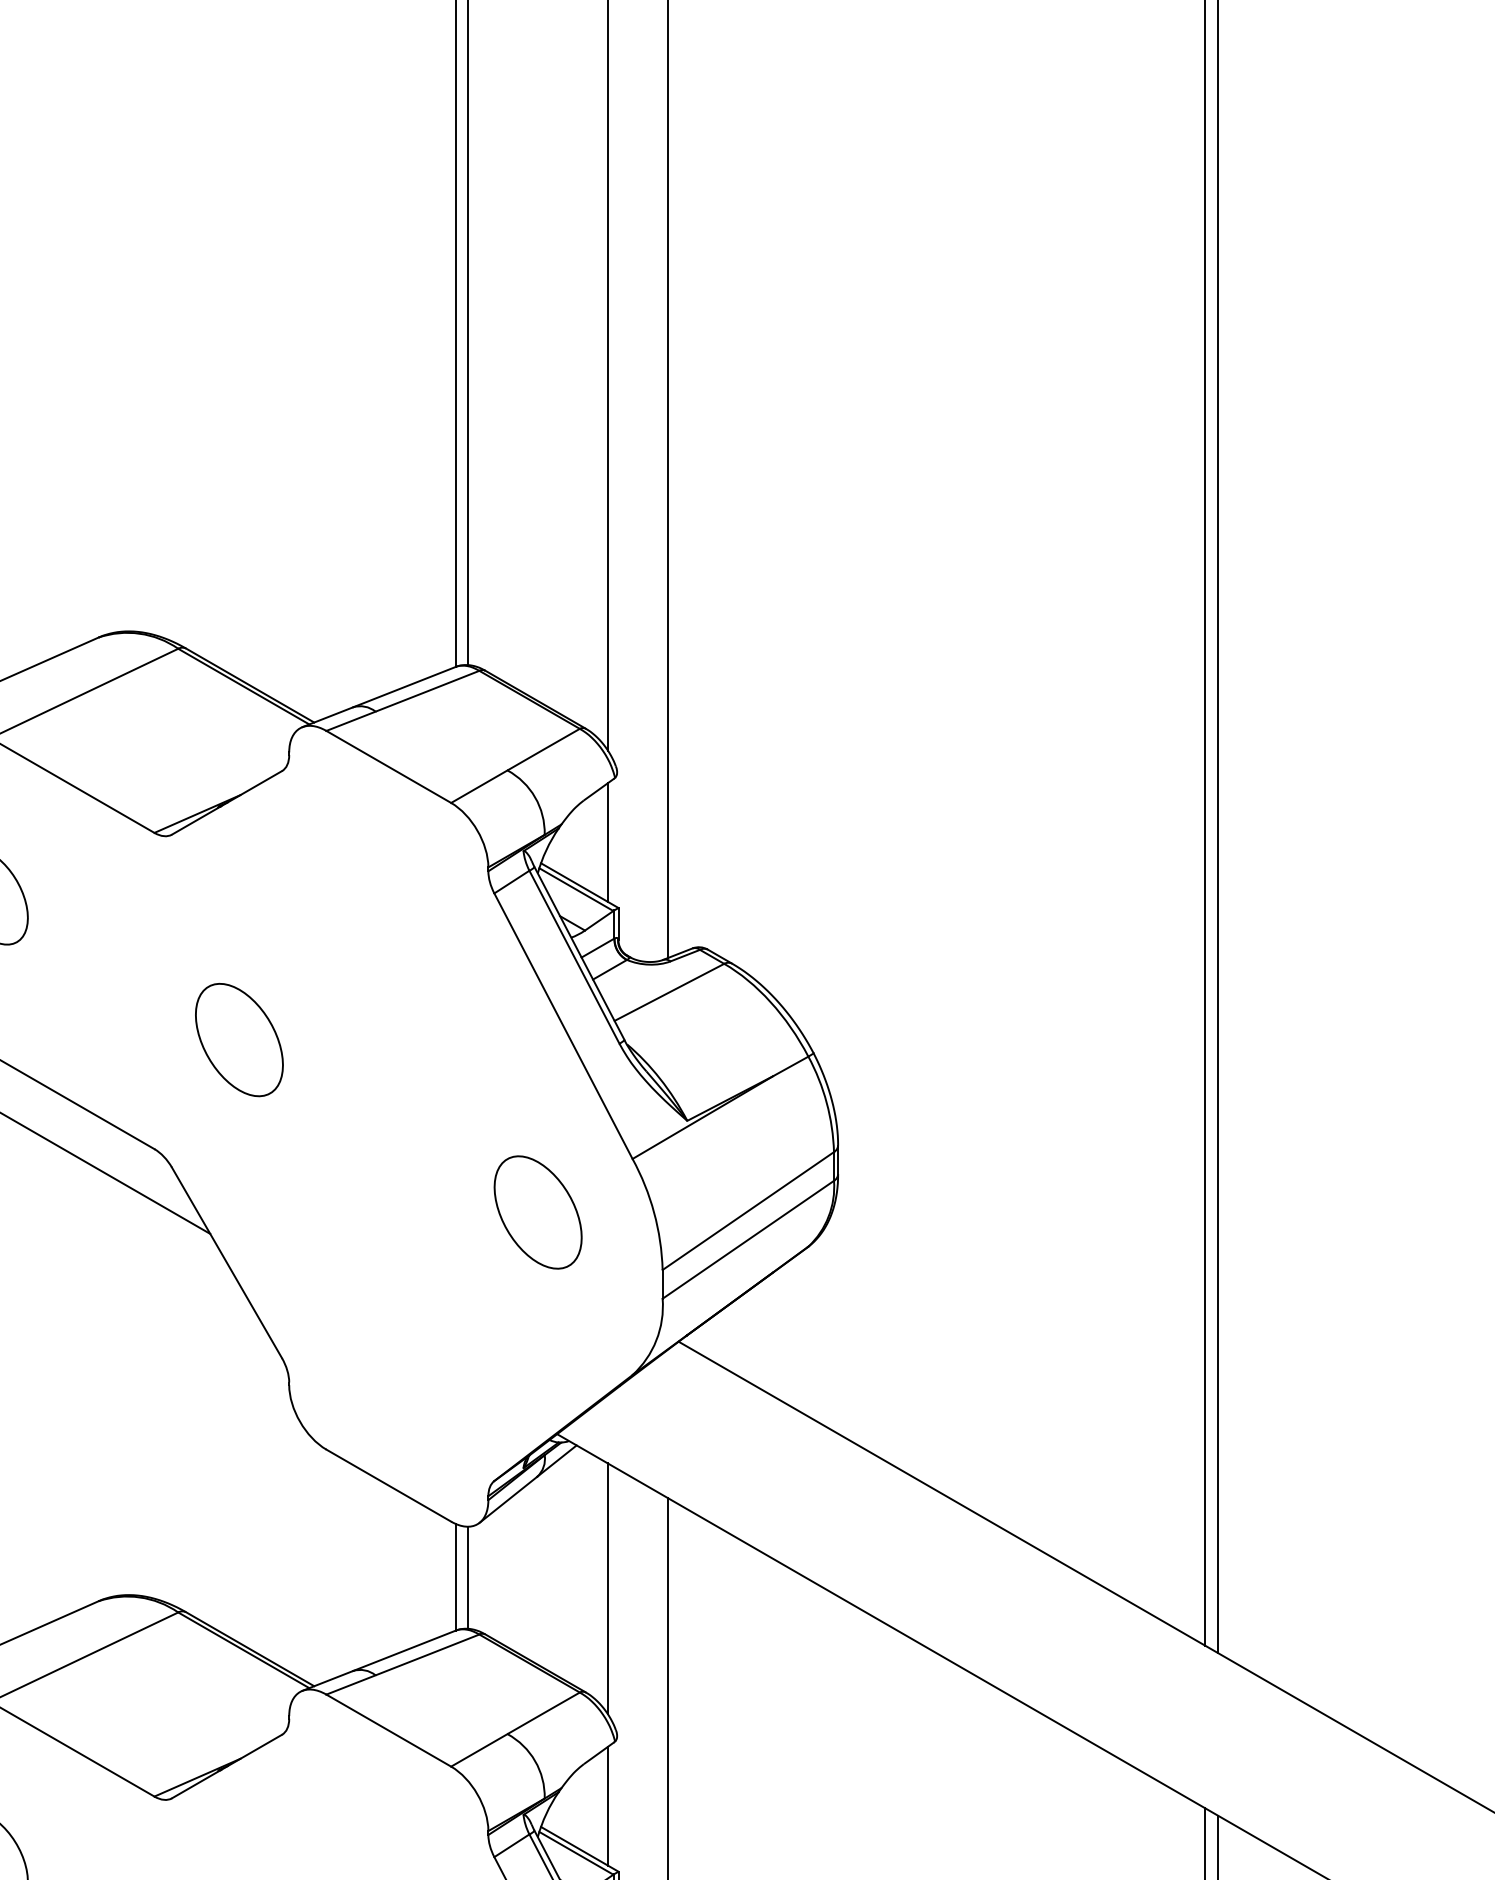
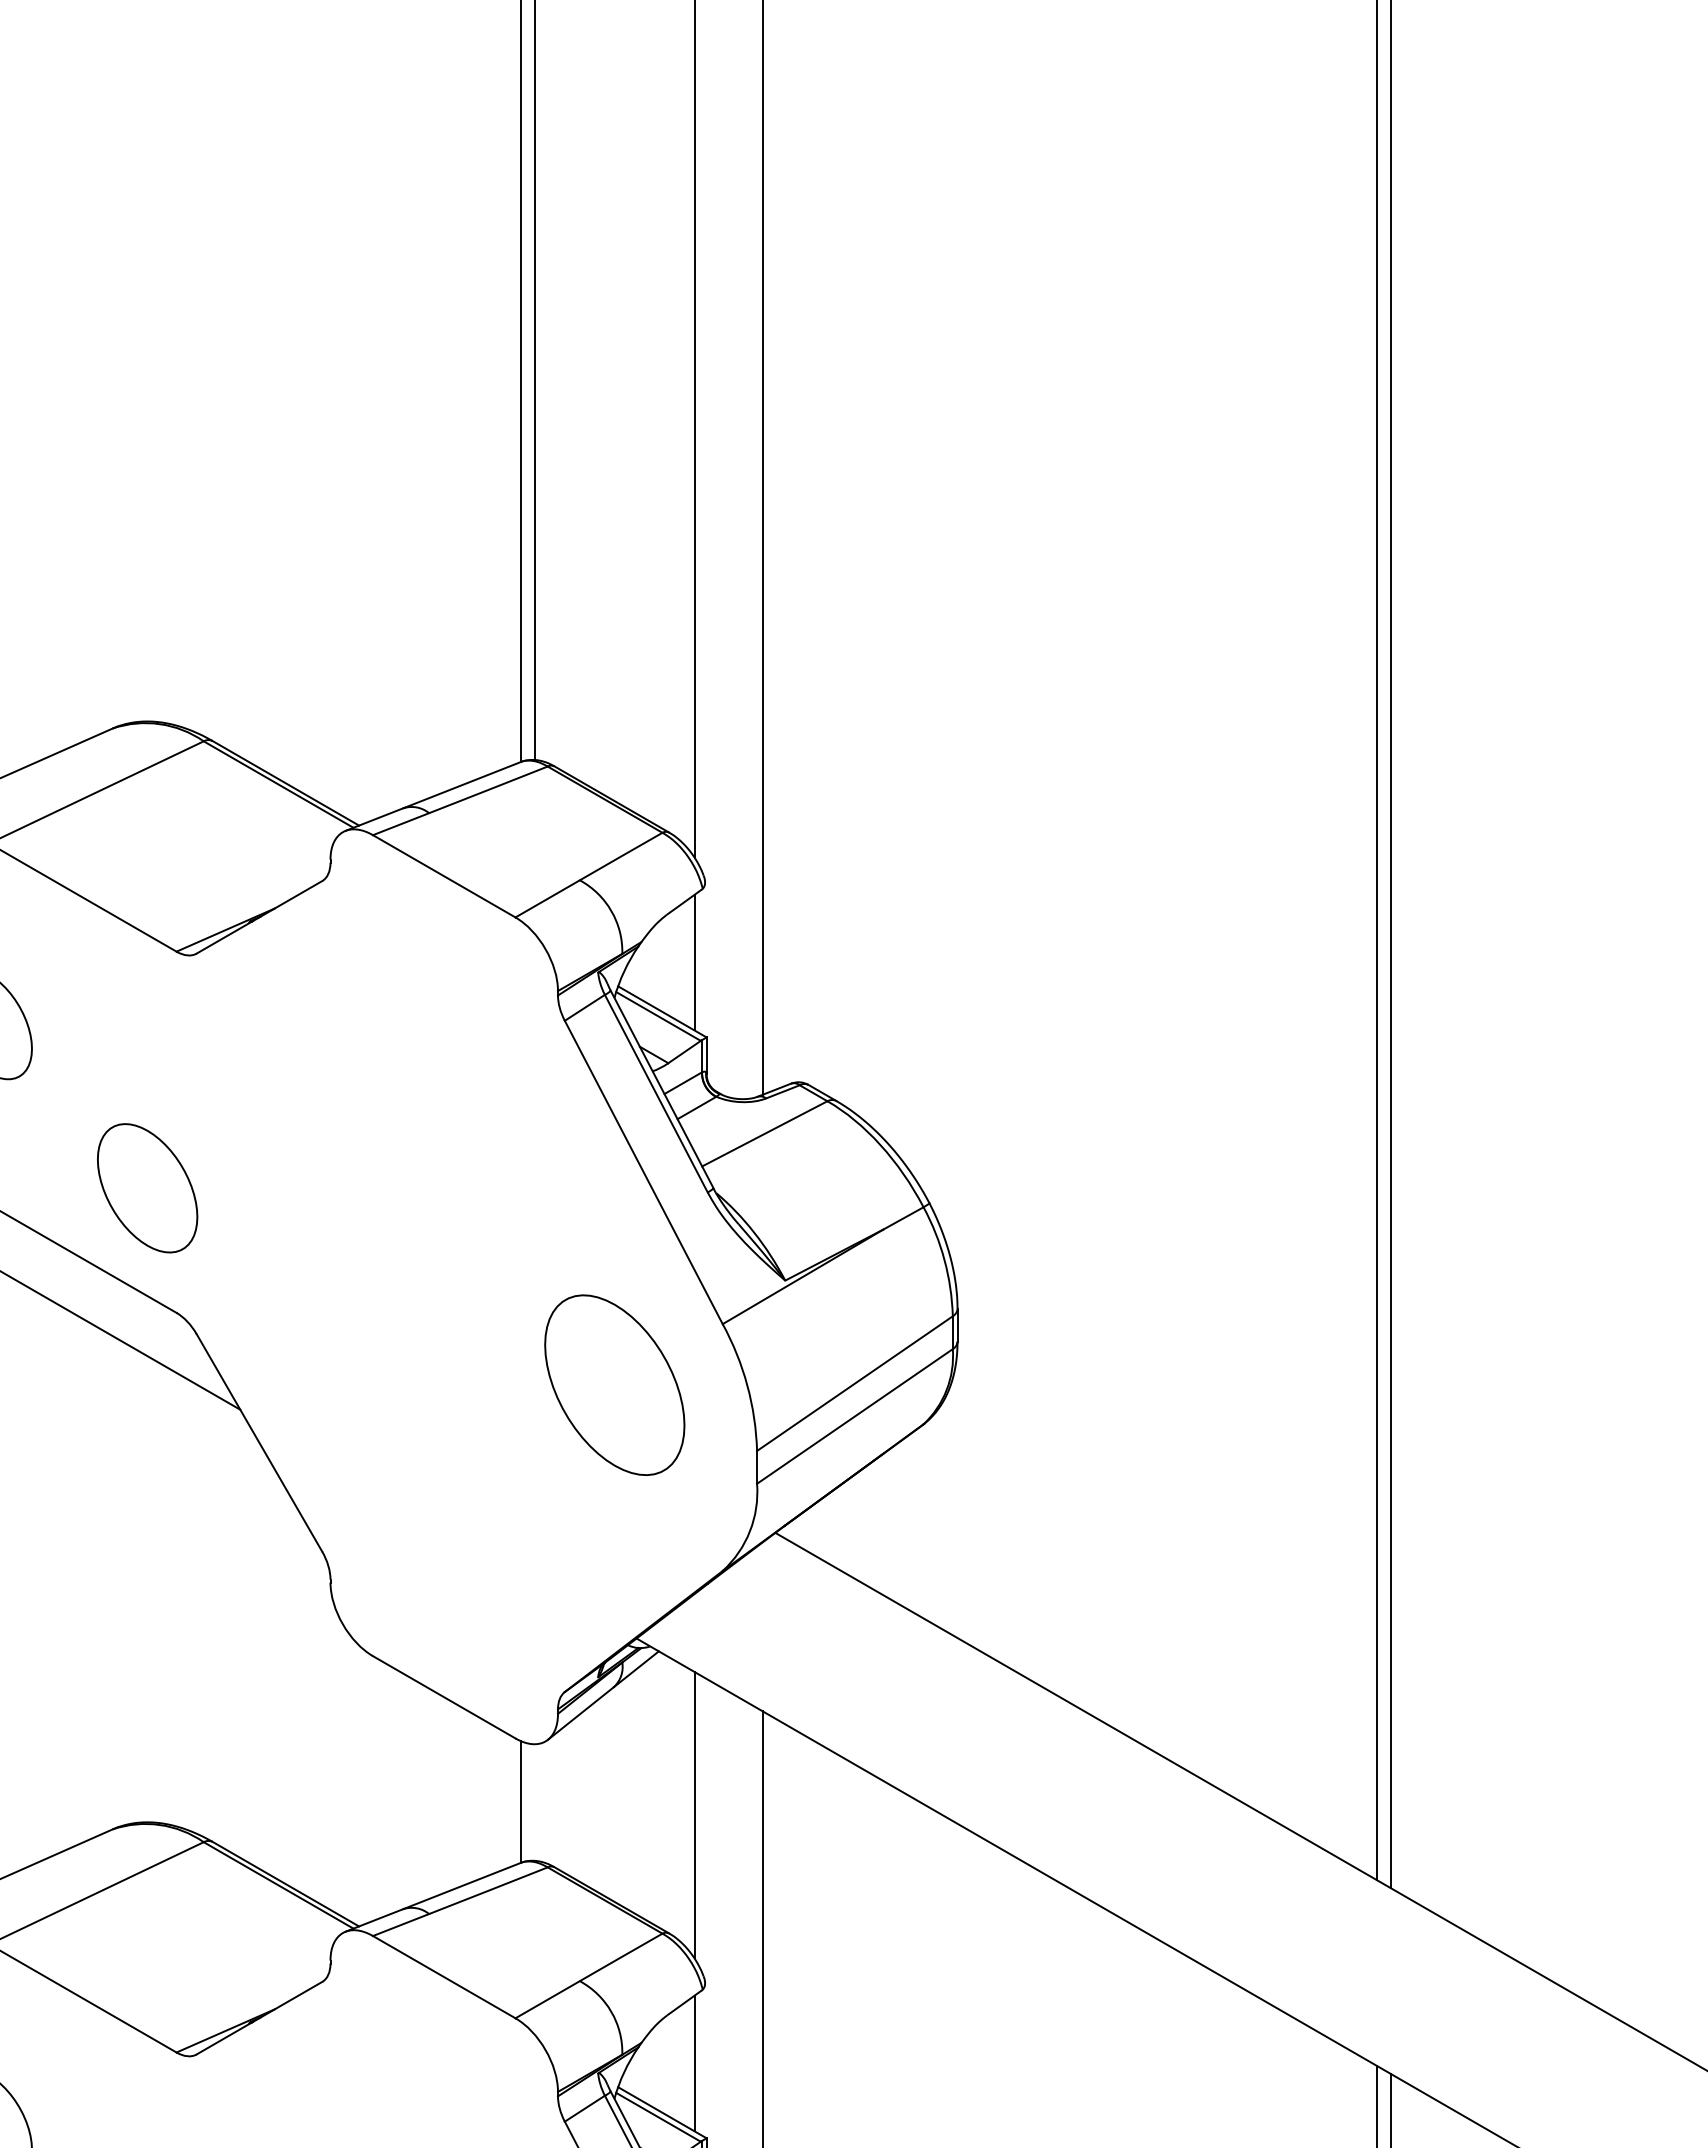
part: (239, 1040) -> (147, 1188), moved
part: (537, 1212) -> (614, 1385), size x1.4
line: (468, 1577) -> (535, 1802), removed

